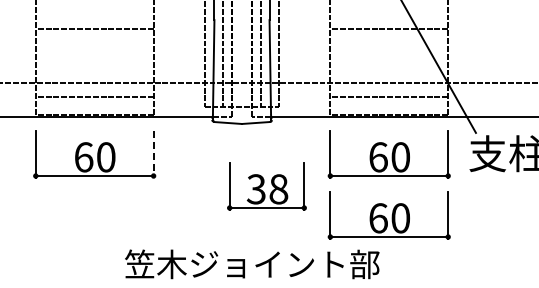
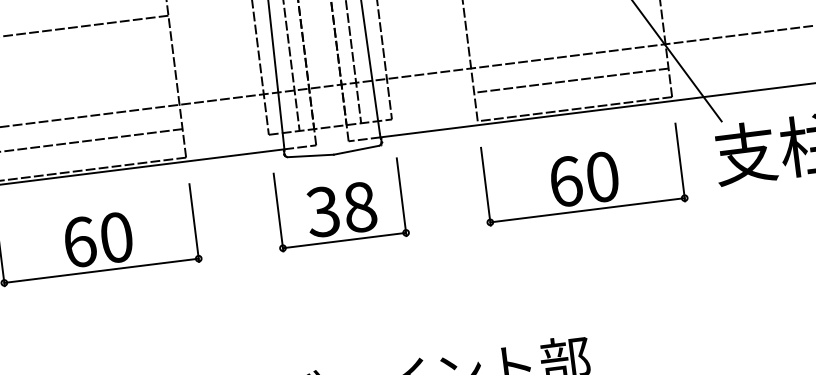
line: (153, 154) -> (194, 223), dashed -> solid
part: (266, 186) -> (339, 205), moved
part: (388, 215) -> (594, 275), removed

